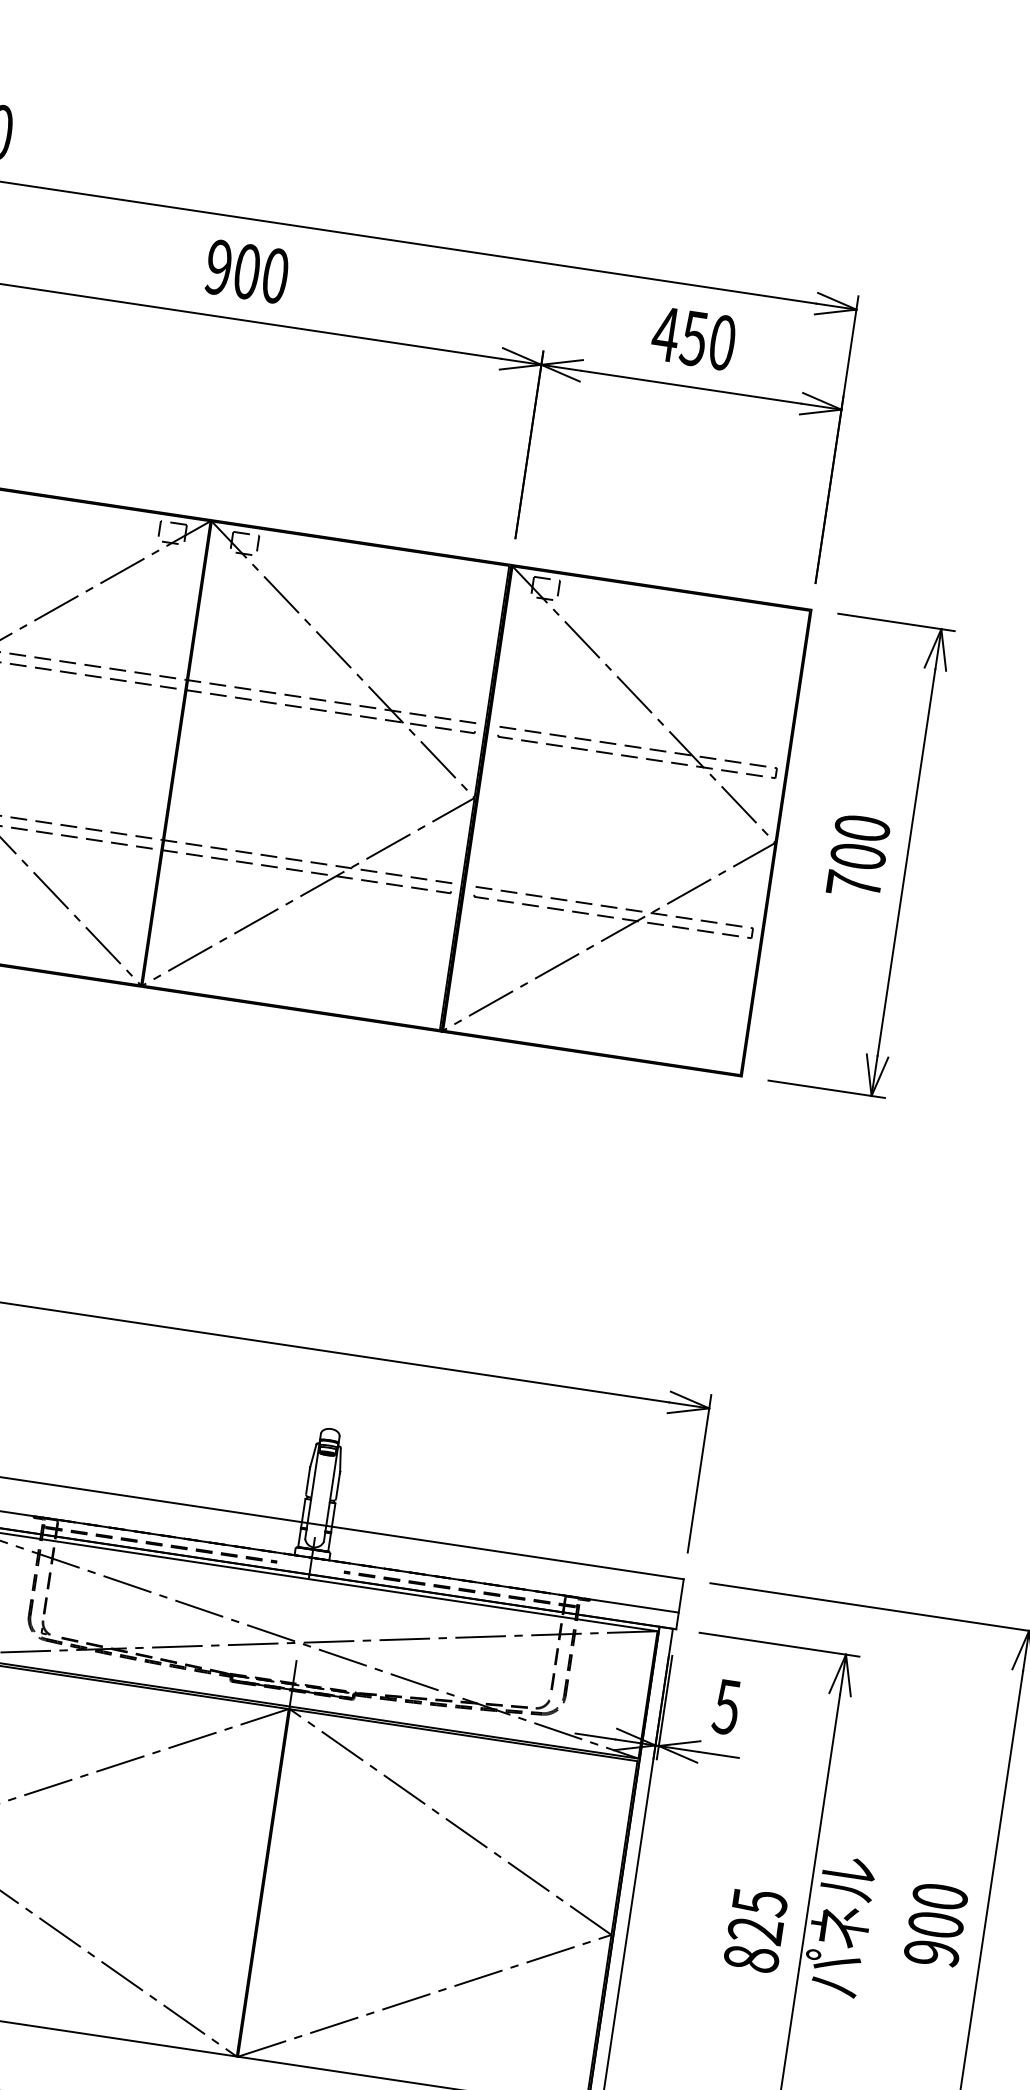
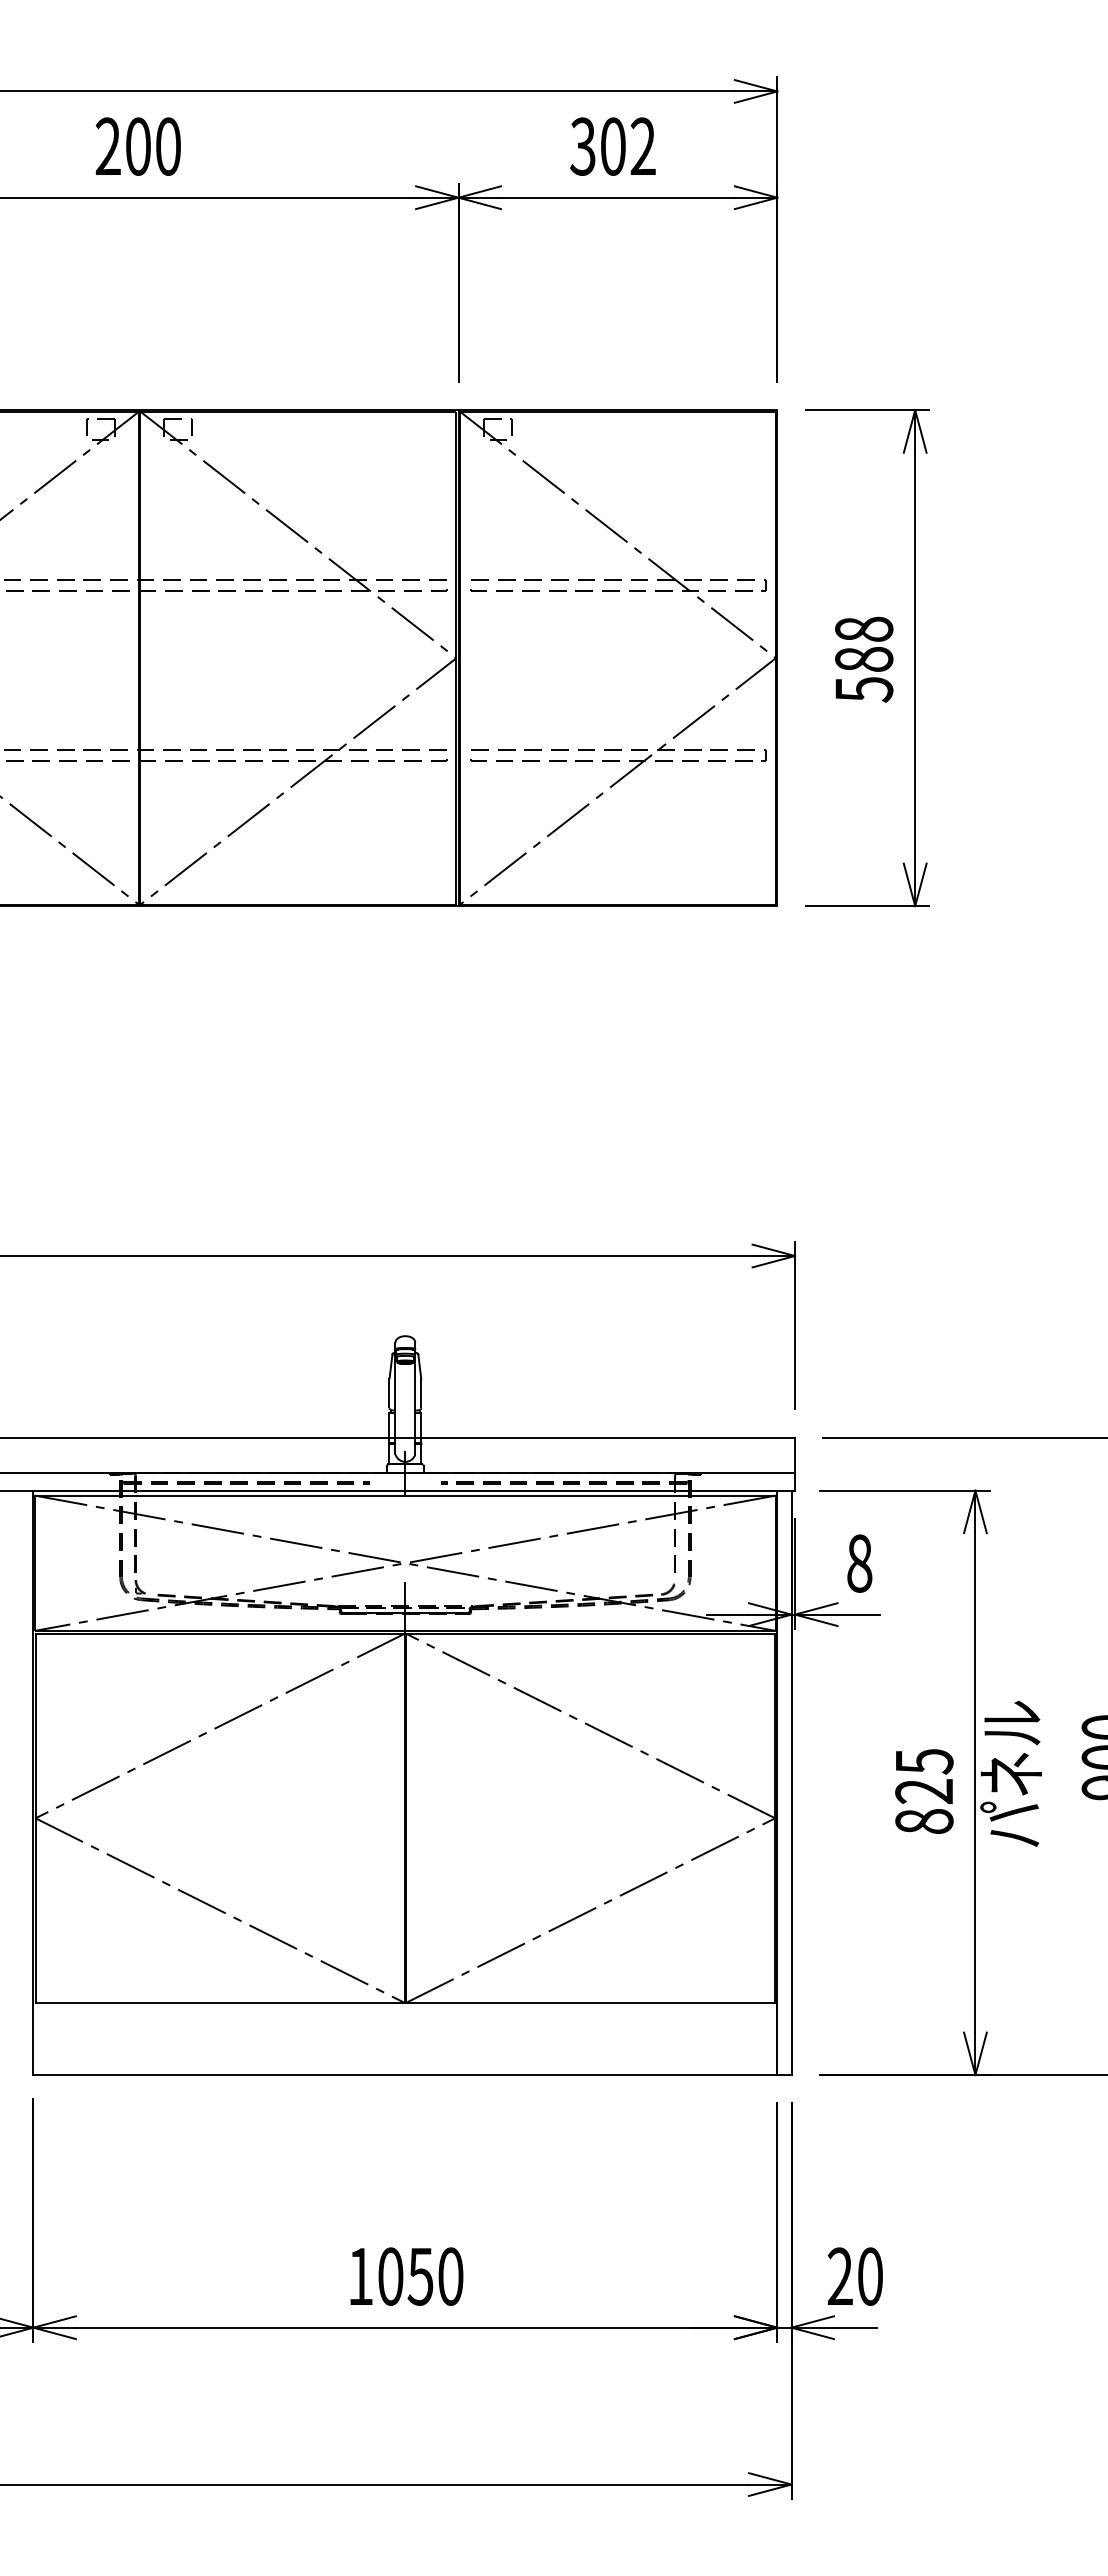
text: (218, 267) -> (107, 146), 900 -> 200
text: (693, 338) -> (612, 146), 450 -> 302
text: (857, 856) -> (863, 659), 700 -> 588
text: (726, 1706) -> (859, 1563), 5 -> 8

